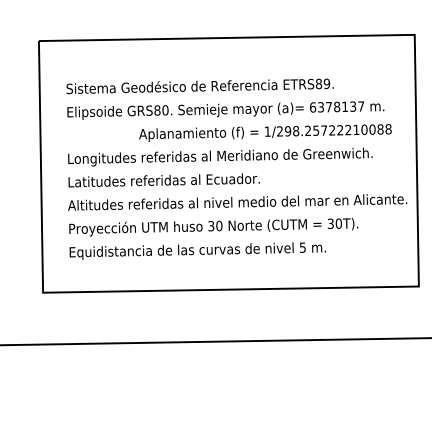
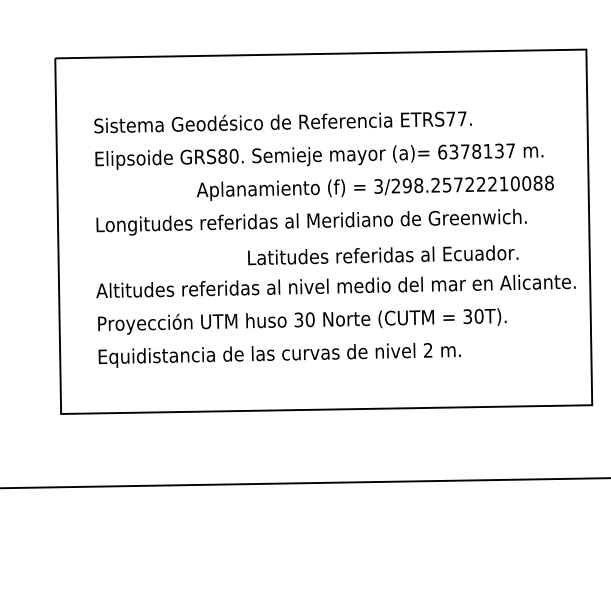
text: (322, 83) -> (456, 118), ETRS89. -> ETRS77.
text: (267, 131) -> (378, 186), 1/298.25722210088 -> 3/298.25722210088
text: (164, 180) -> (383, 255), moved
text: (303, 247) -> (428, 350), 5 -> 2

